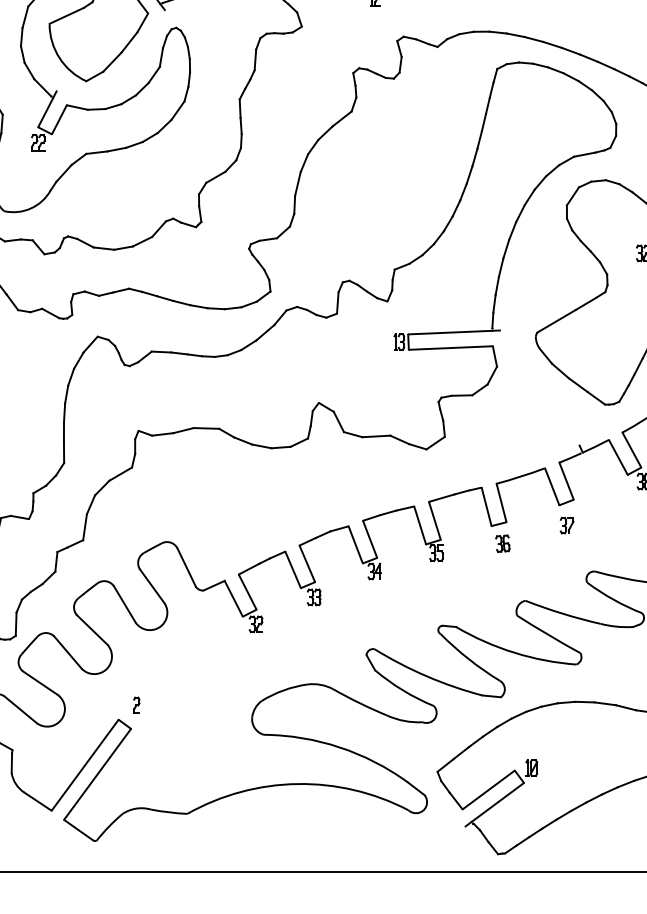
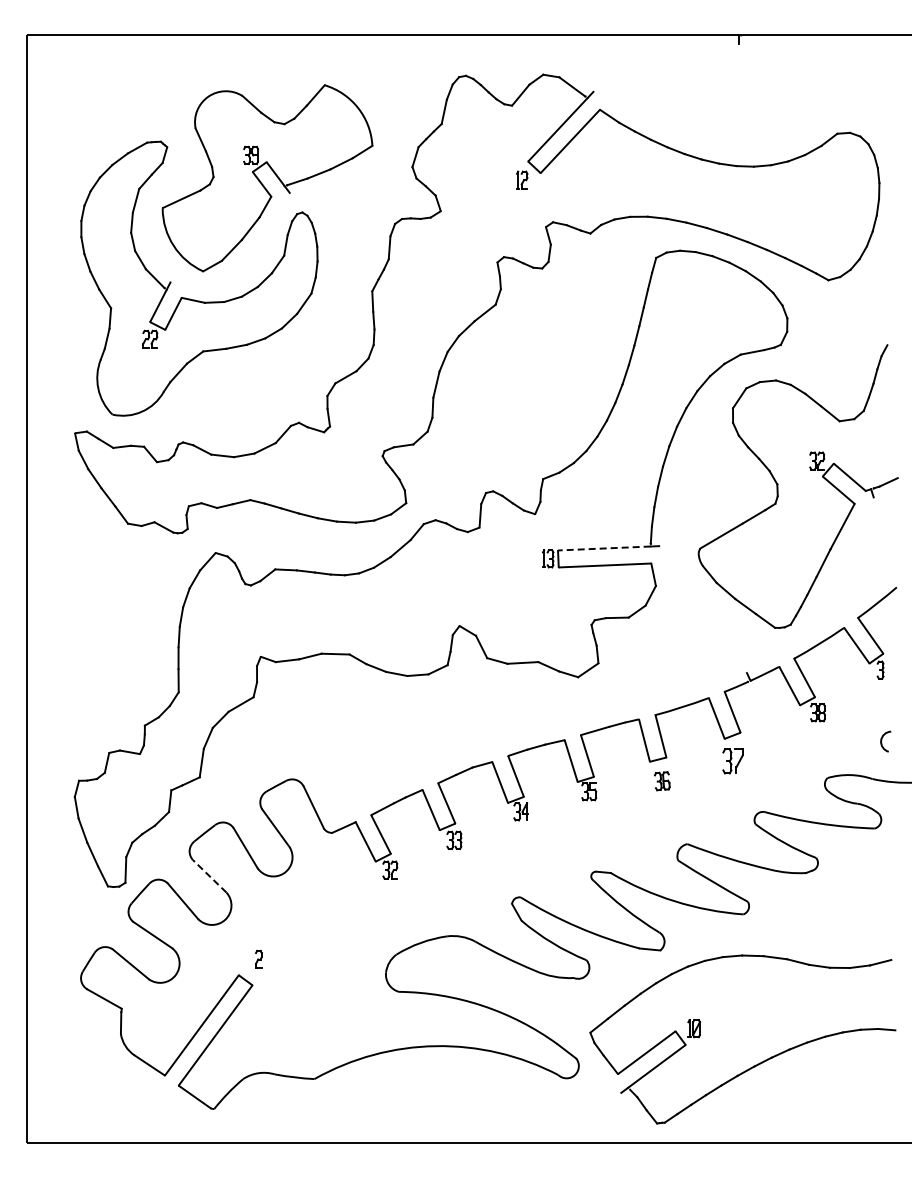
line: (450, 332) -> (604, 548), solid -> dashed
part: (567, 524) -> (733, 760), size x1.4
line: (92, 629) -> (209, 875), solid -> dashed

